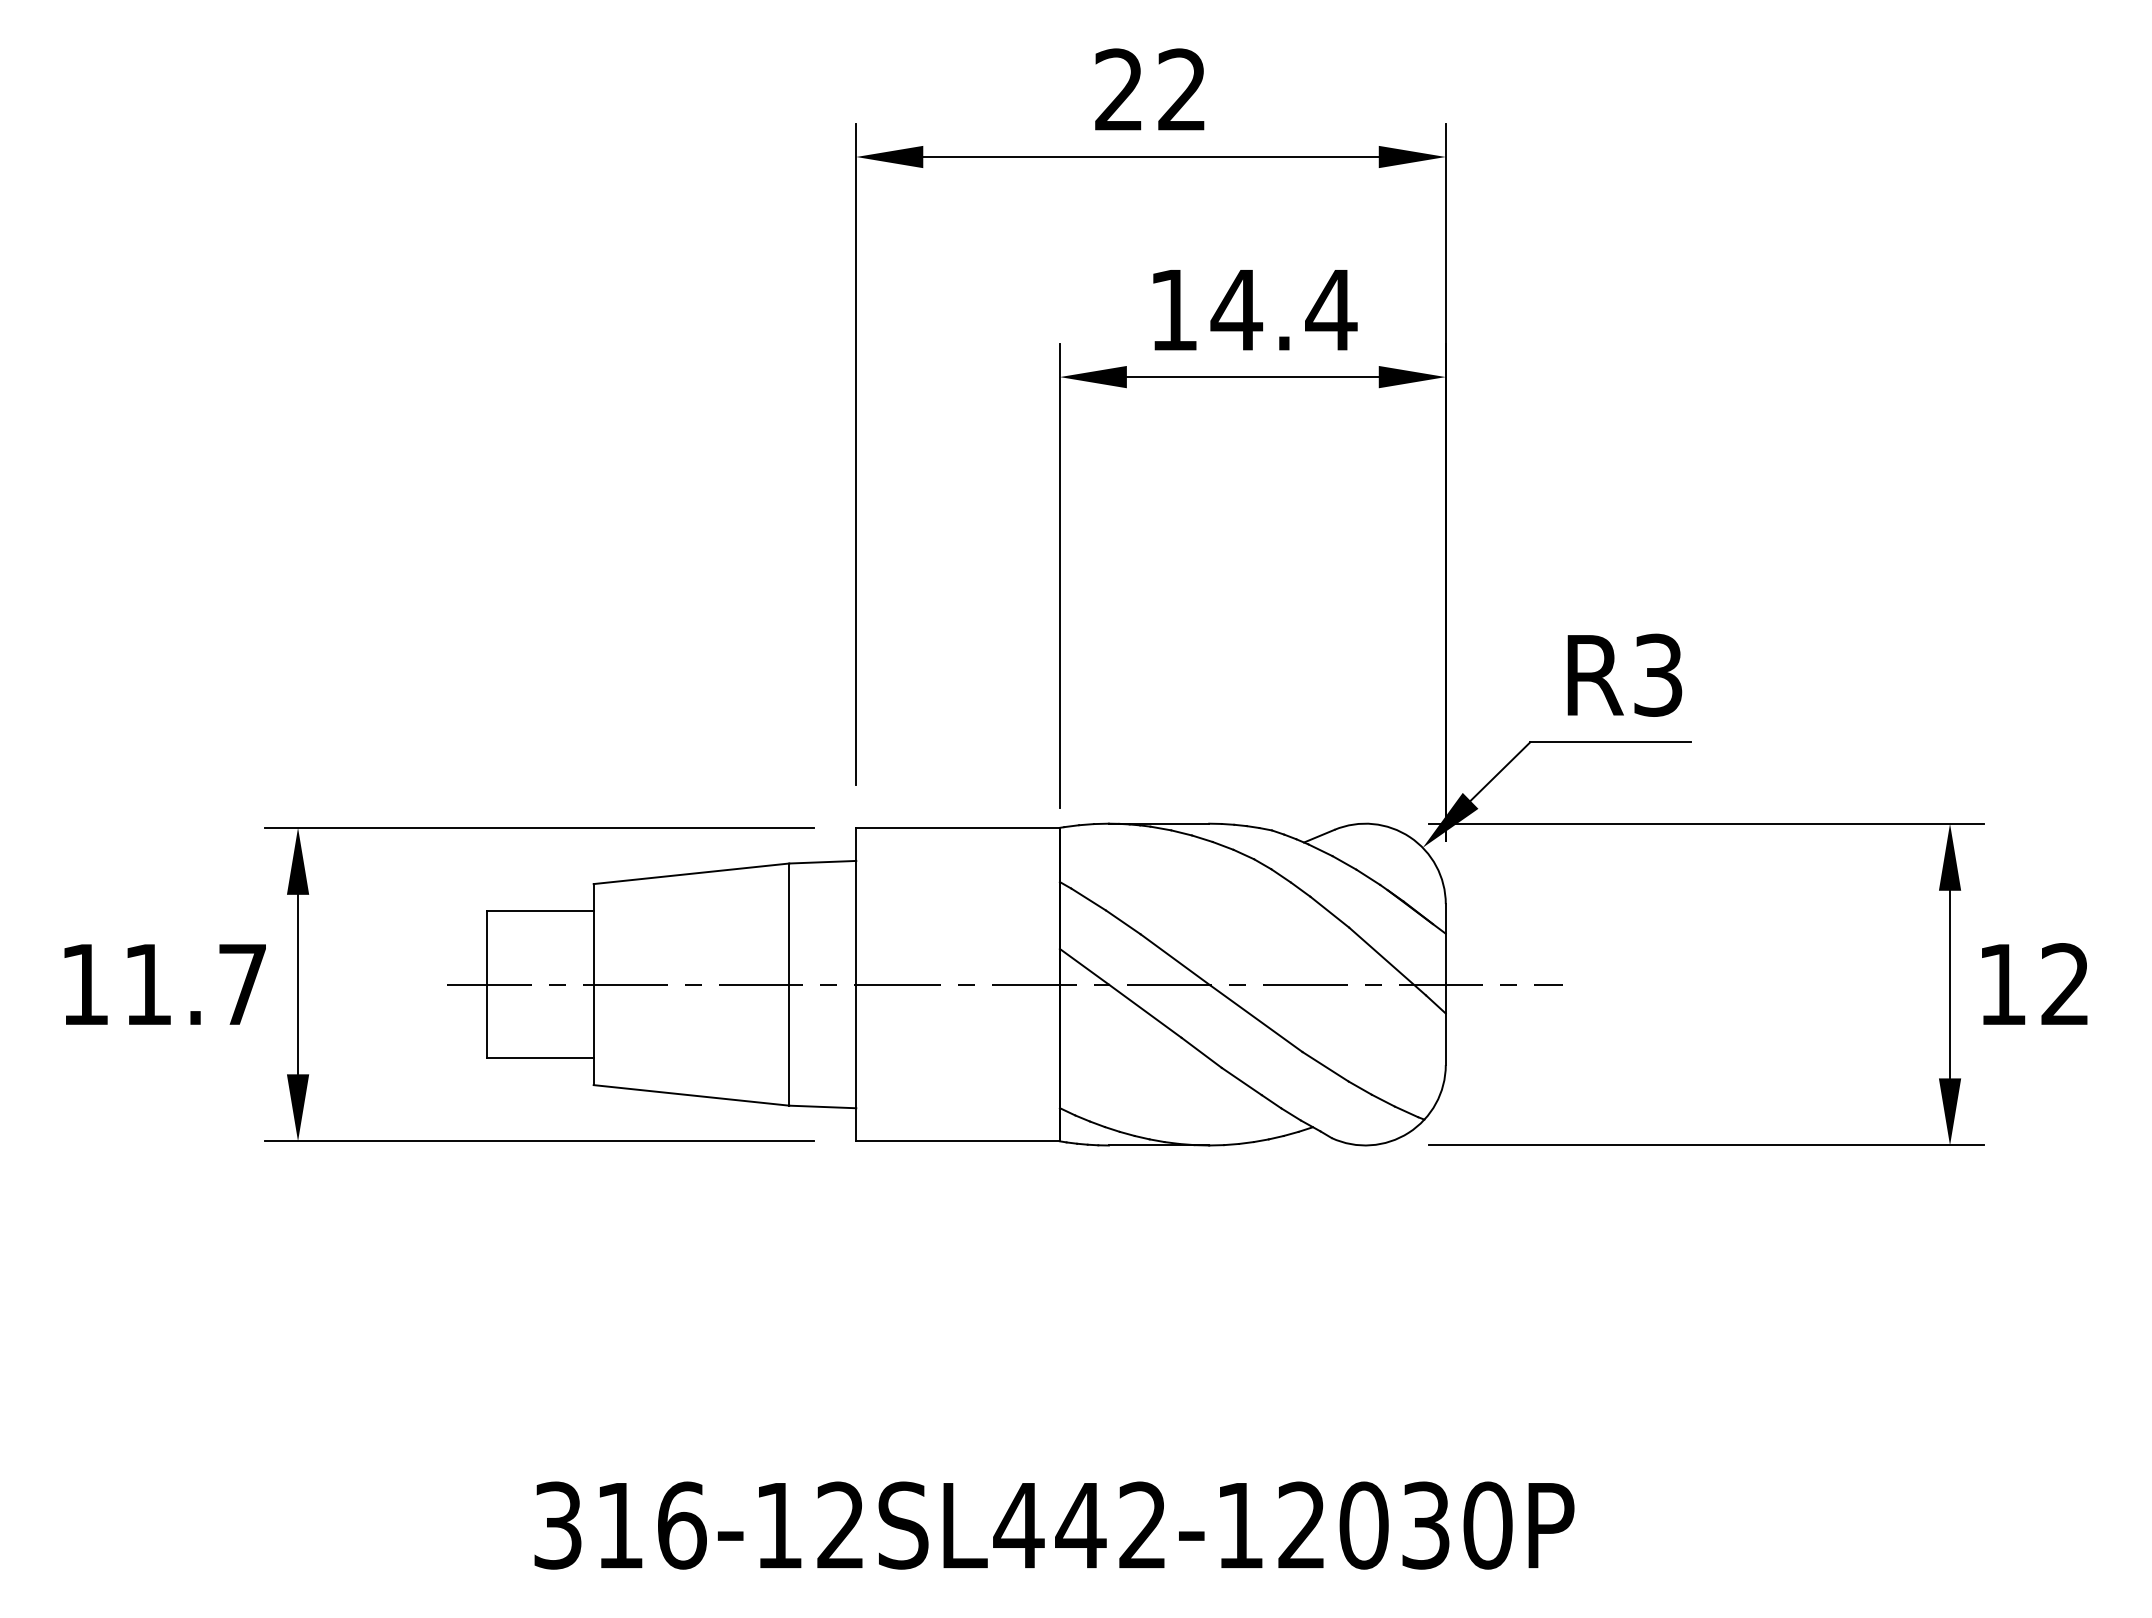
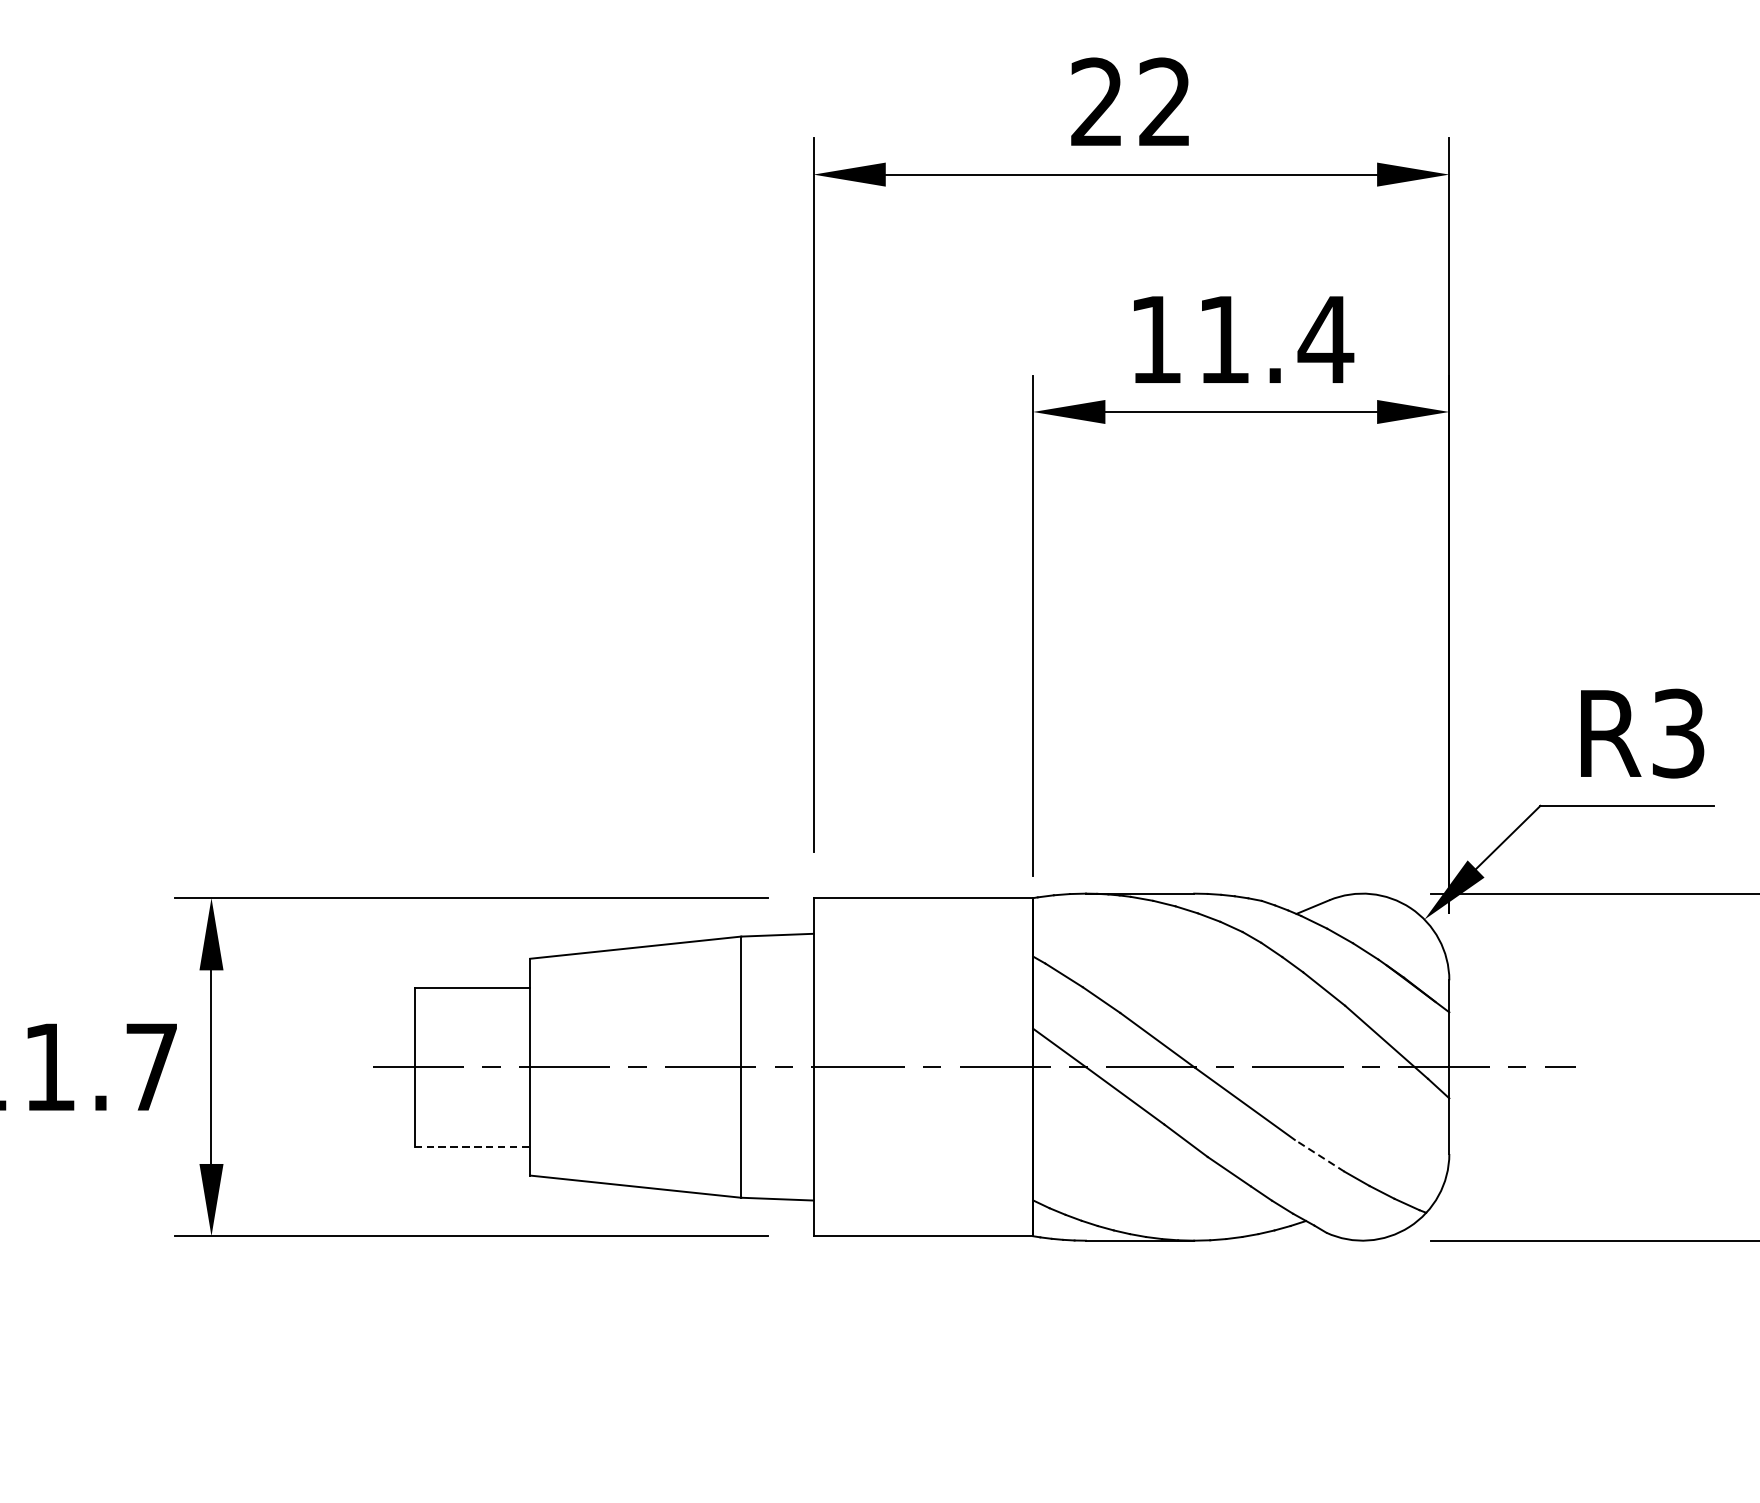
text: (1236, 310) -> (1223, 340), 14.4 -> 11.4
line: (540, 1058) -> (472, 1146), solid -> dashed
line: (1325, 1066) -> (1319, 1155), solid -> dashed

